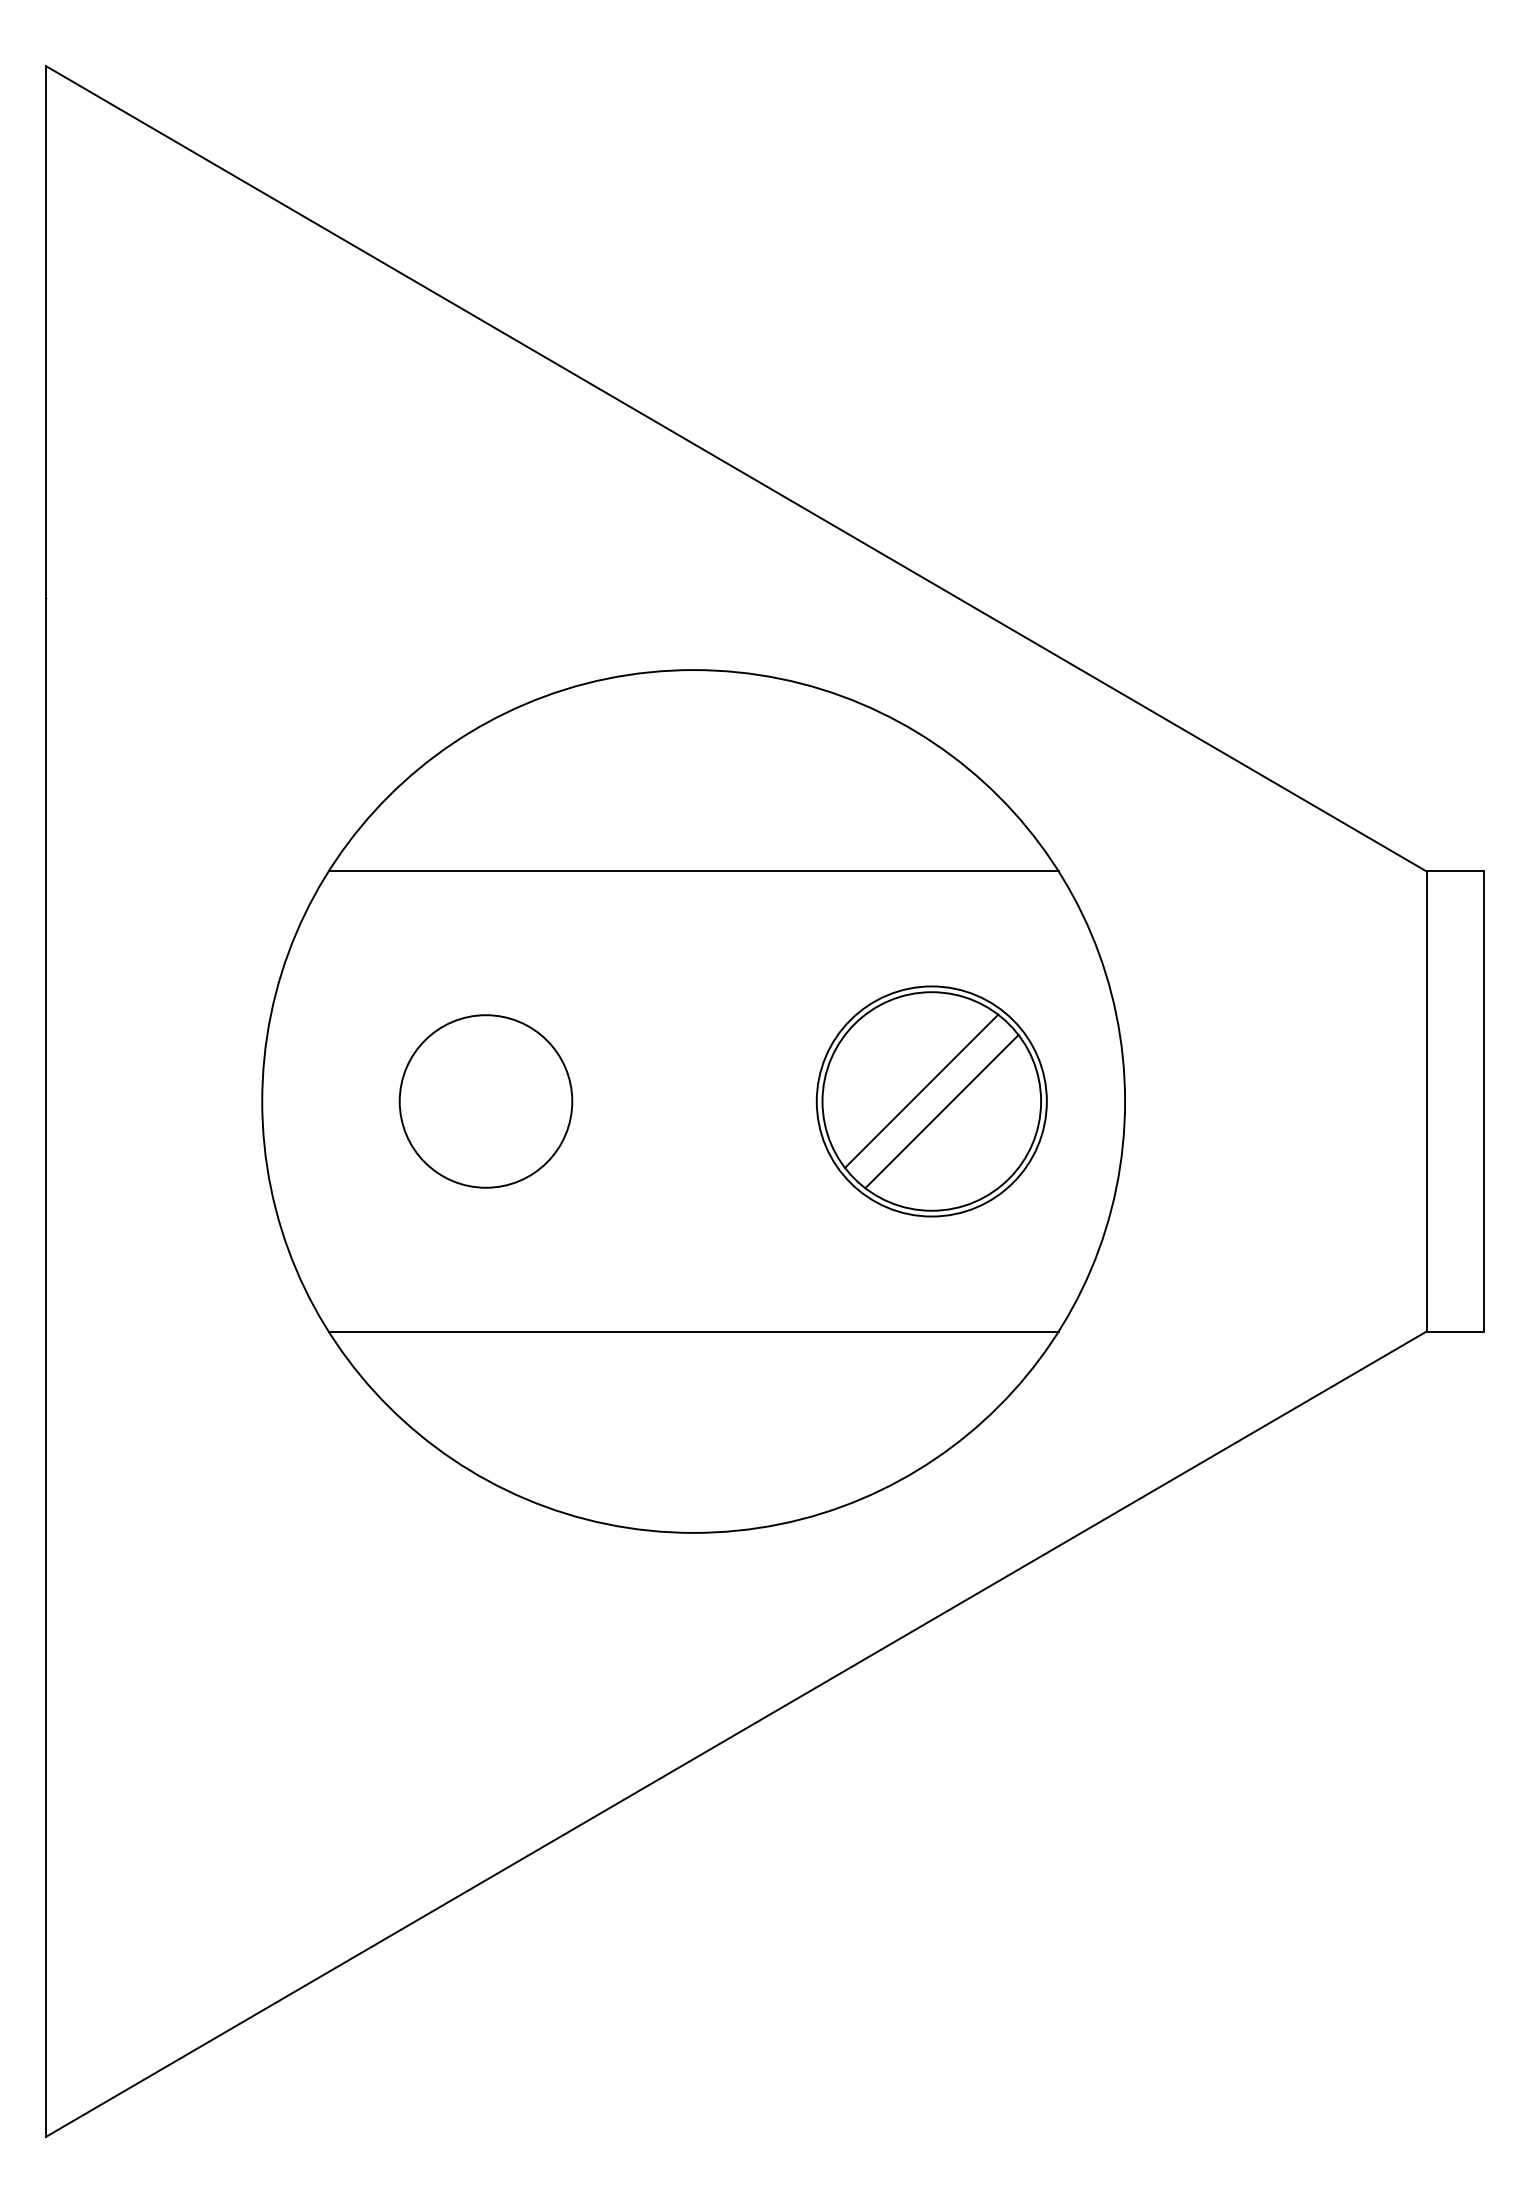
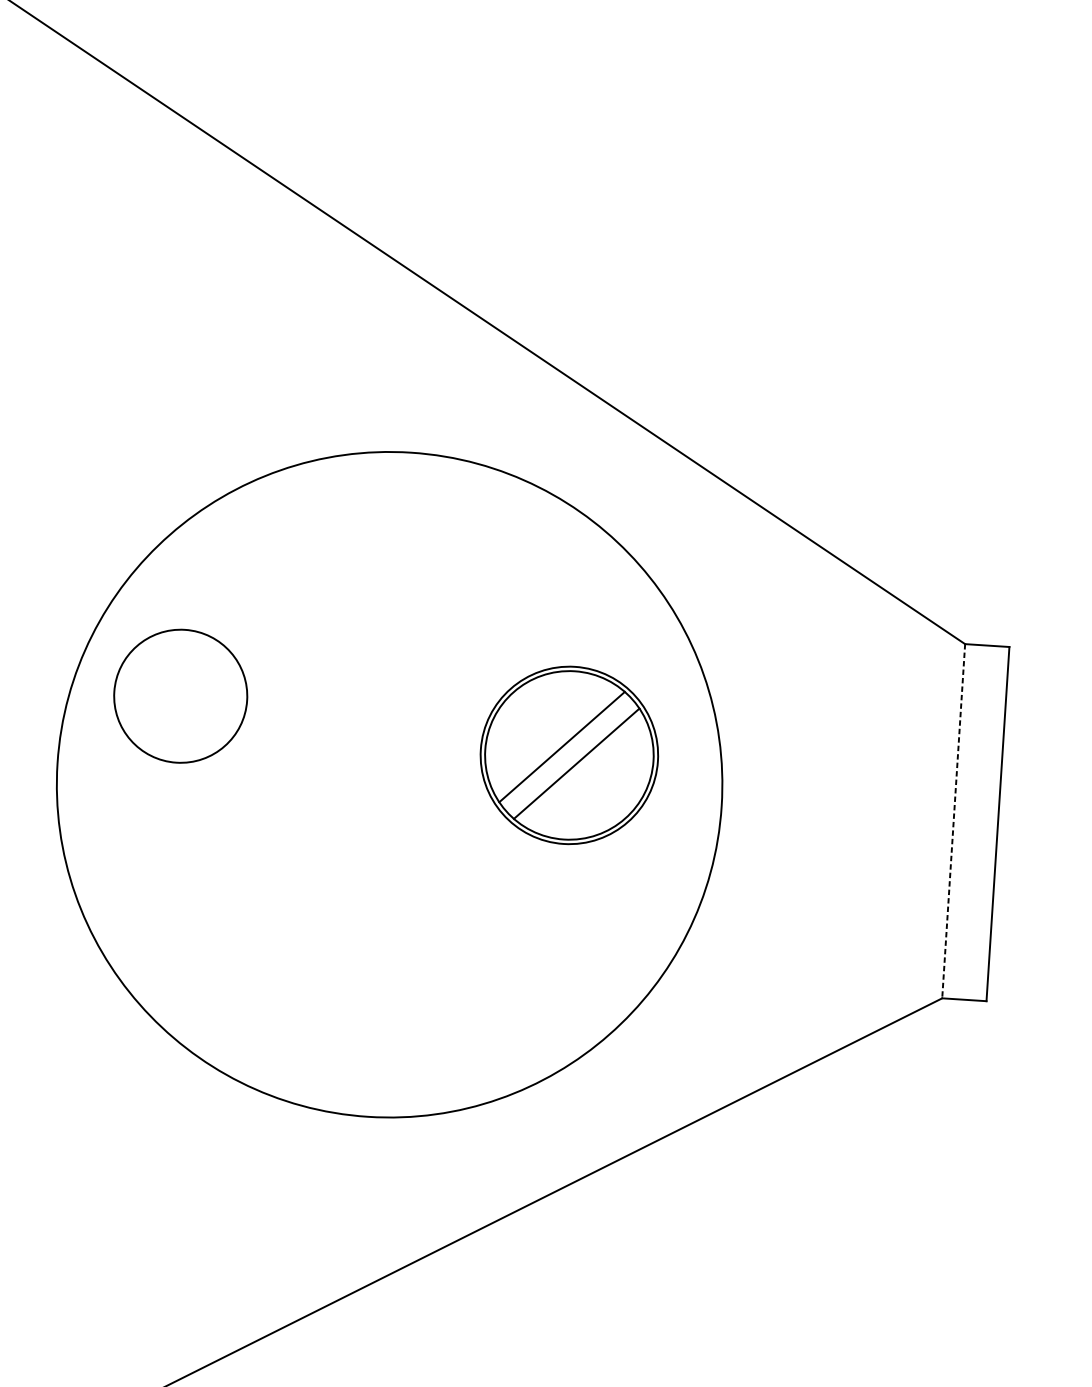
line: (693, 871) -> (400, 607), removed
circle: (485, 1101) -> (180, 696), moved
part: (931, 1101) -> (569, 755), moved
line: (1426, 1101) -> (953, 821), solid -> dashed
line: (693, 1331) -> (378, 961), removed

